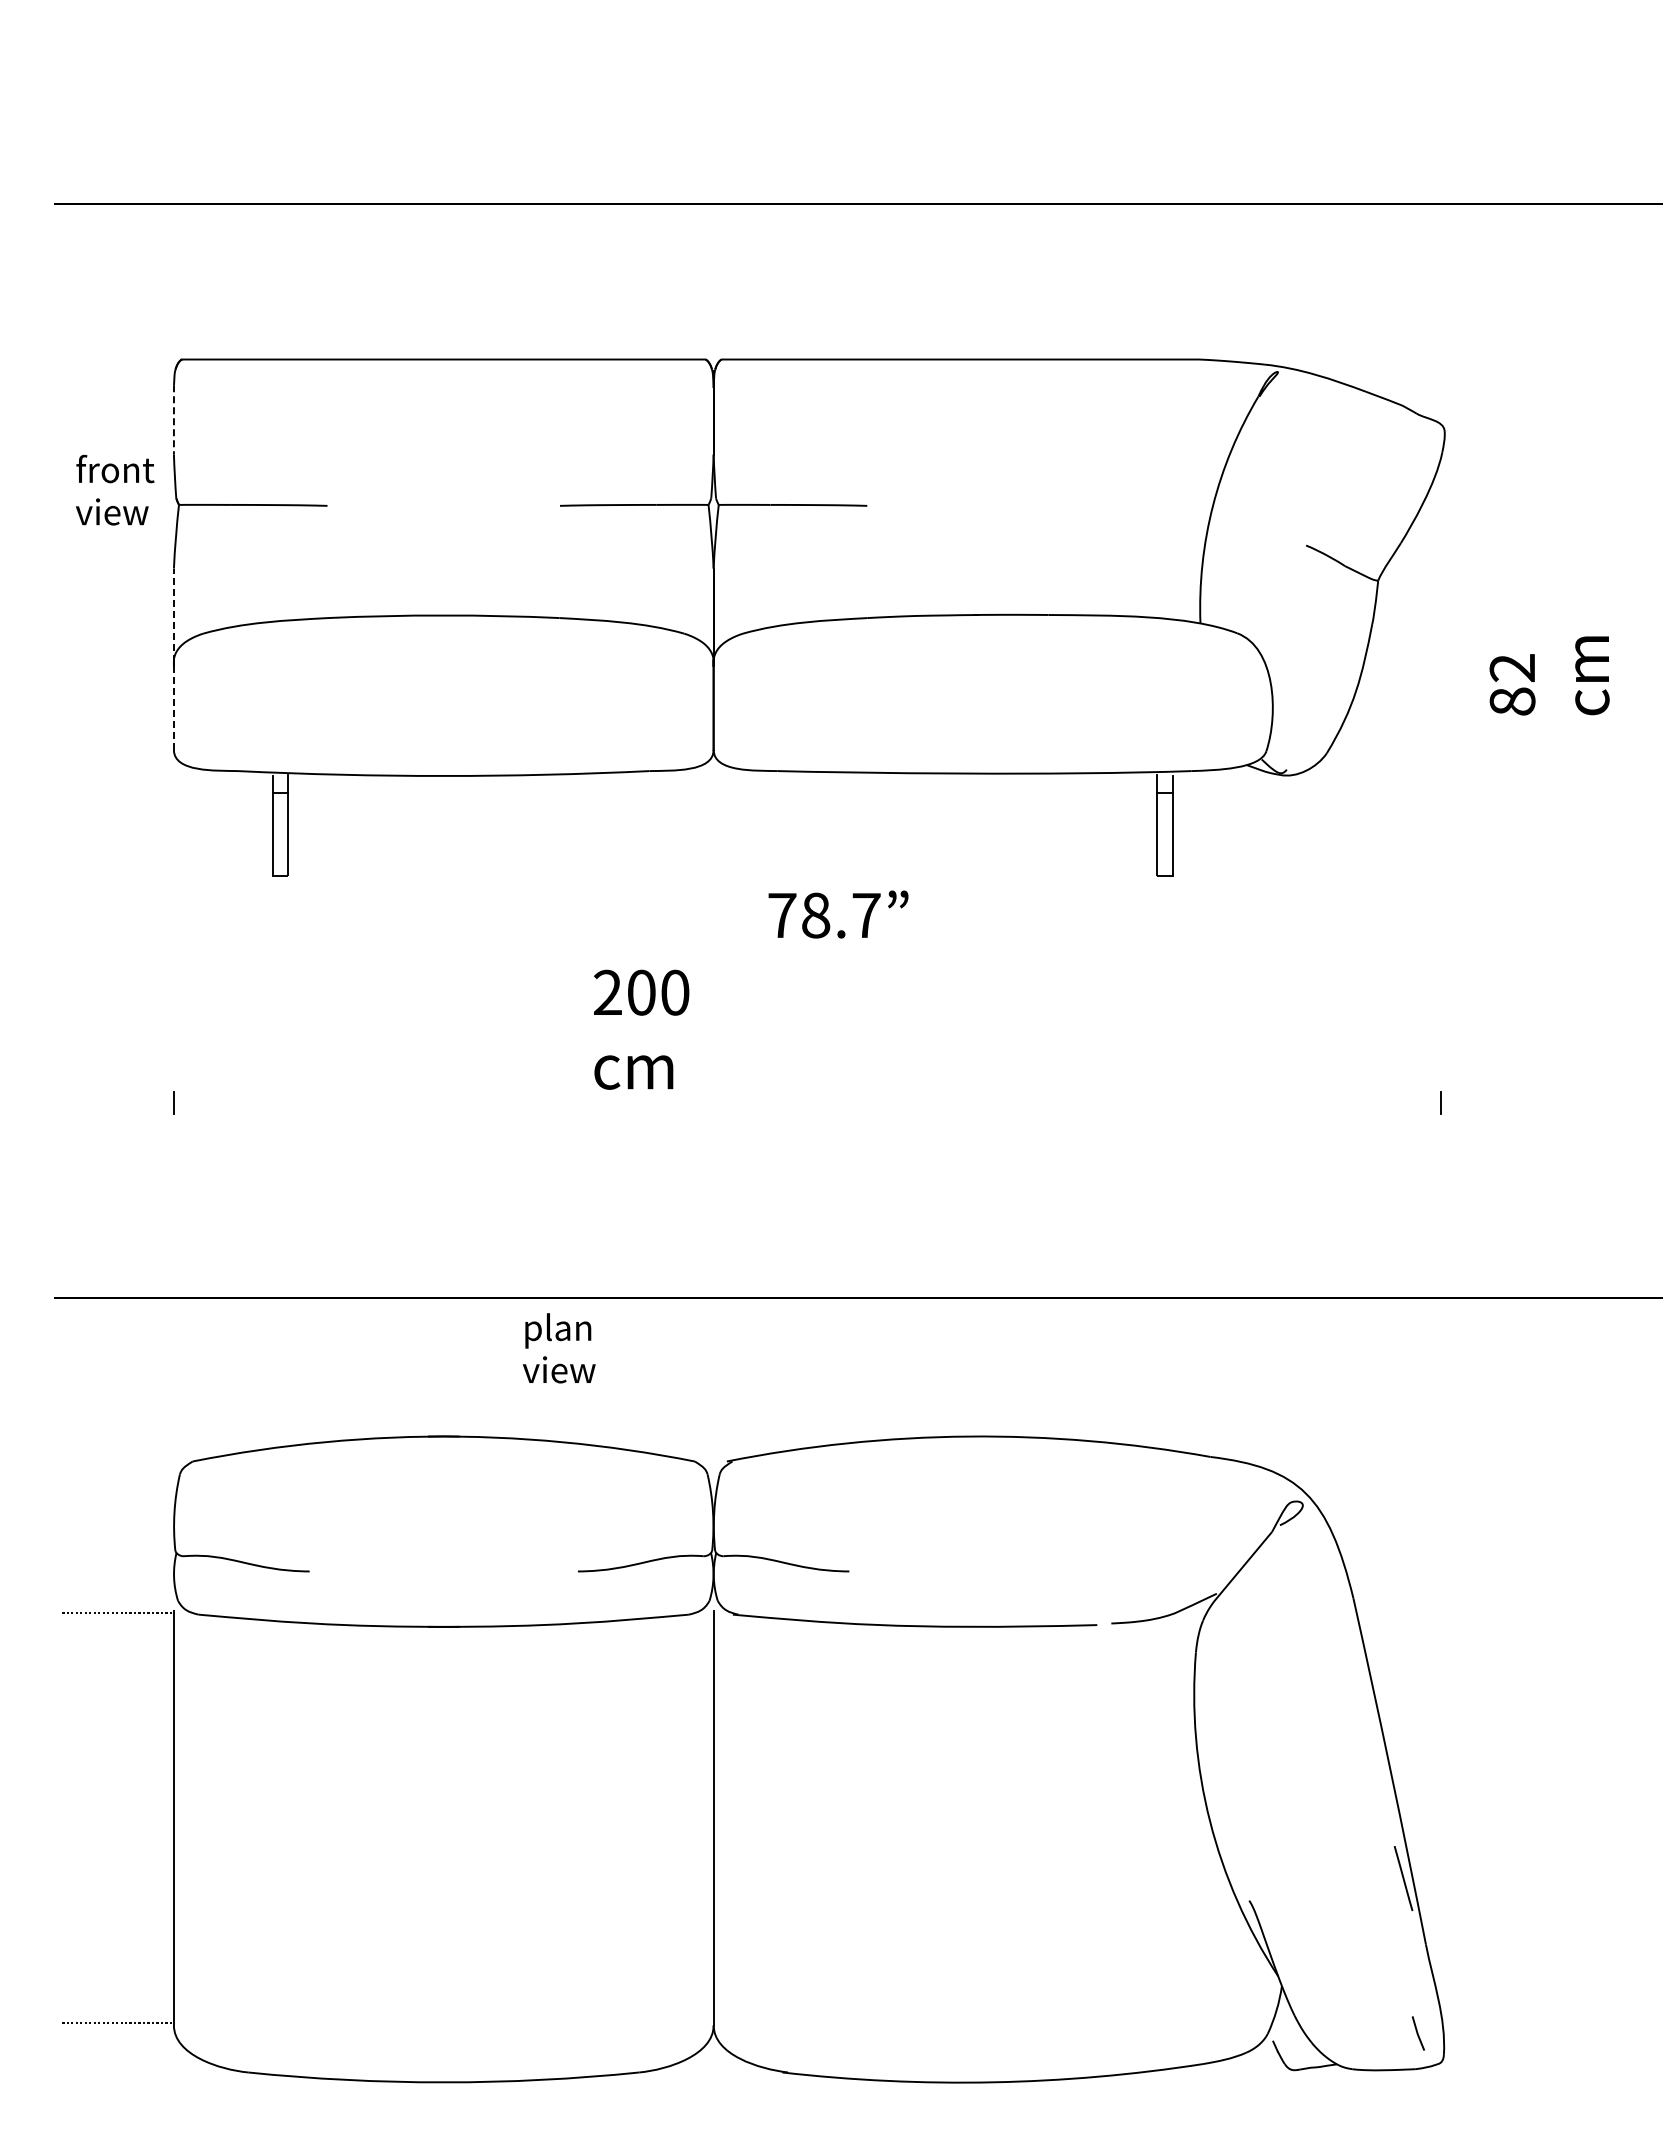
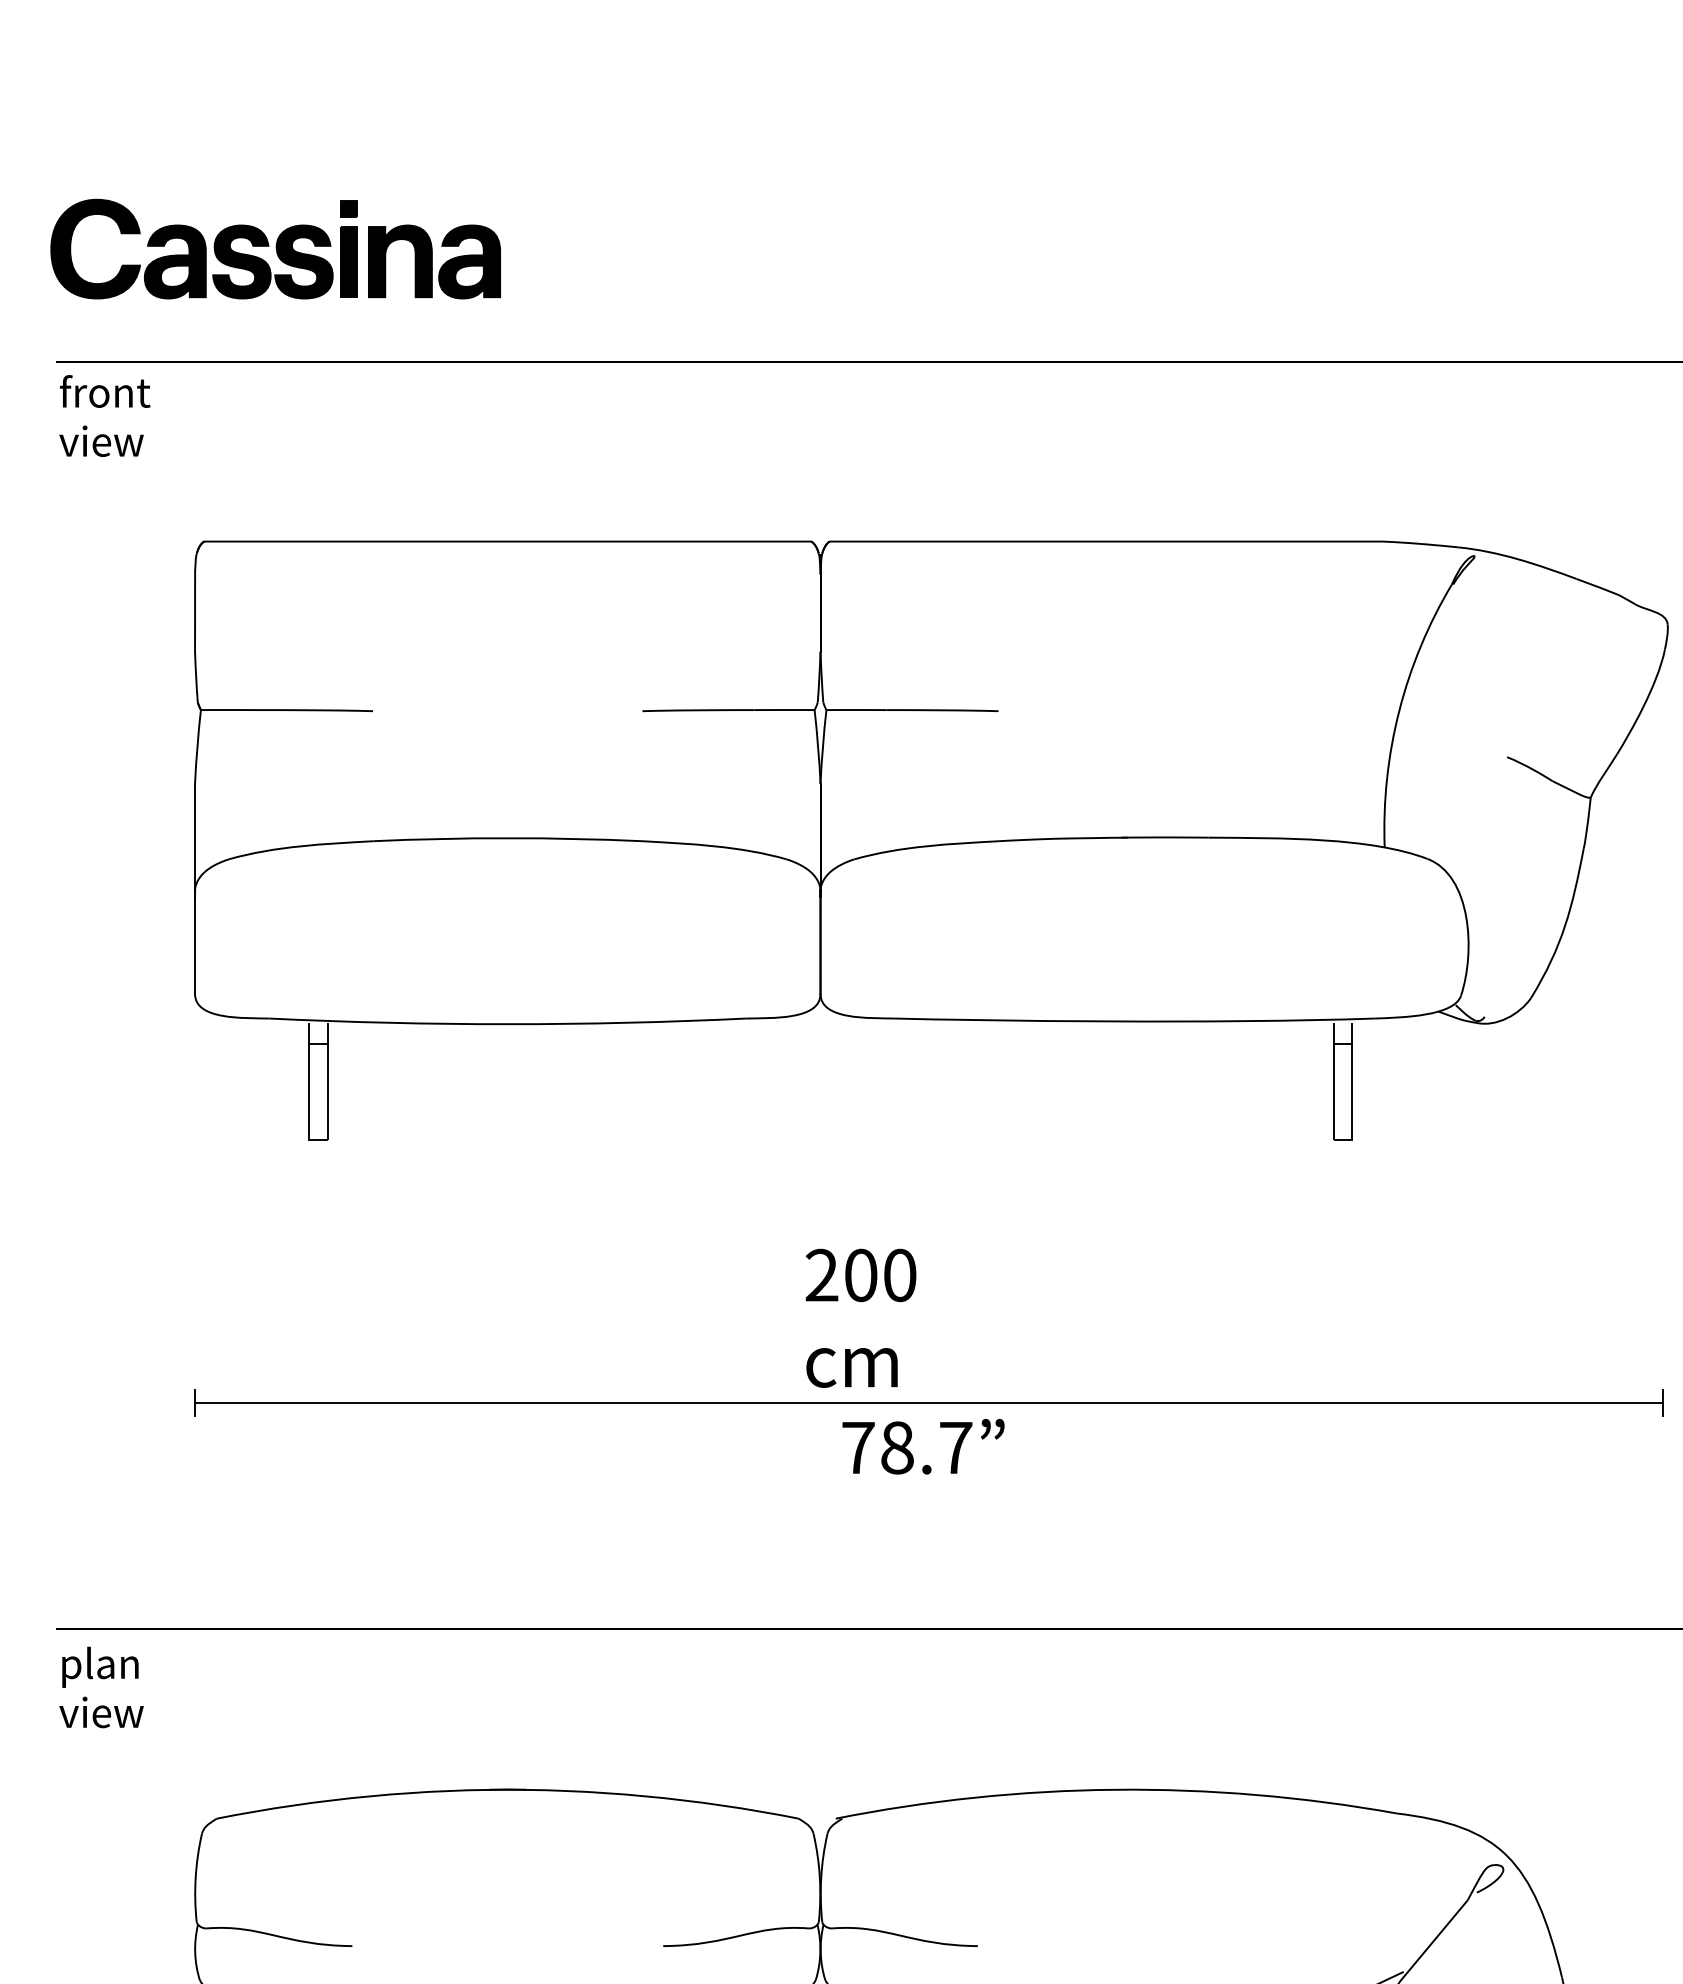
part: (243, 106) -> (275, 248), added
line: (173, 419) -> (194, 611), dashed -> solid
text: (114, 489) -> (104, 415), moved
line: (173, 659) -> (194, 889), dashed -> solid
text: (838, 914) -> (923, 1446), moved
text: (641, 1029) -> (860, 1318), moved
line: (806, 1103) -> (928, 1403), added
text: (558, 1348) -> (100, 1687), moved

